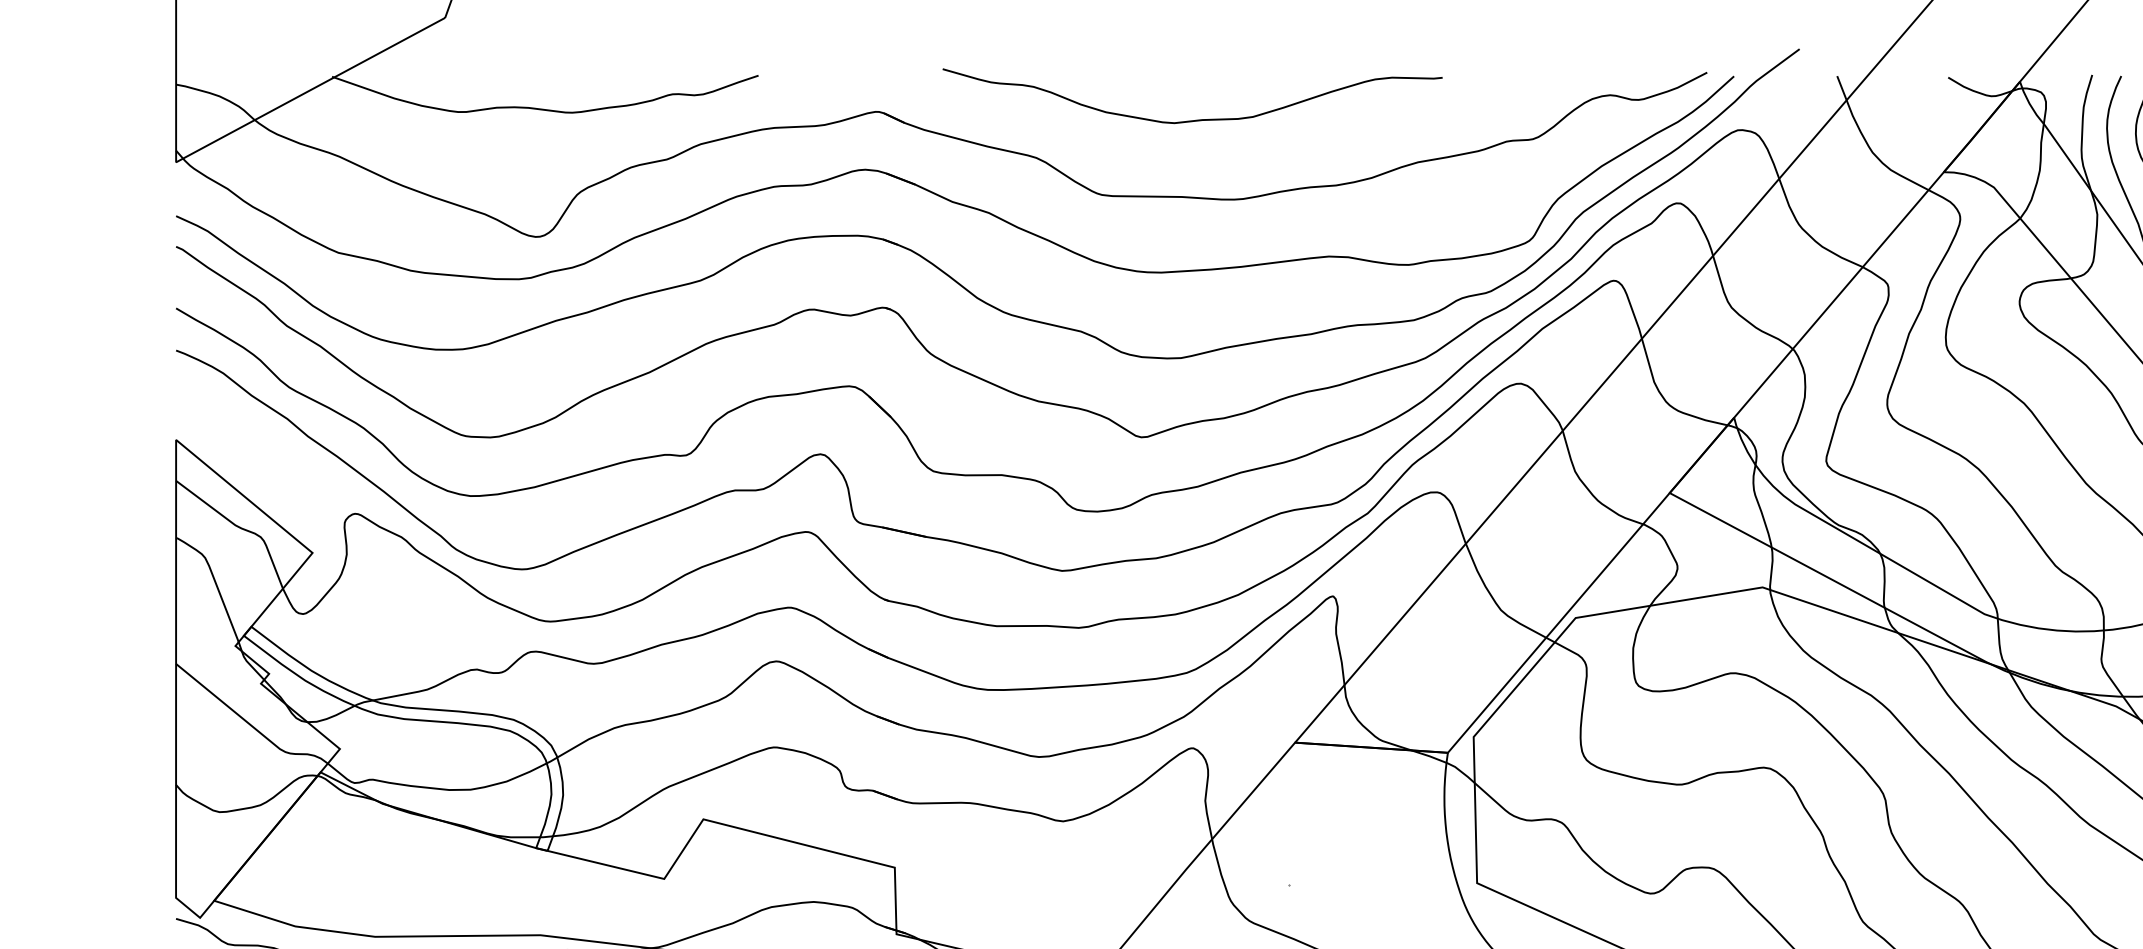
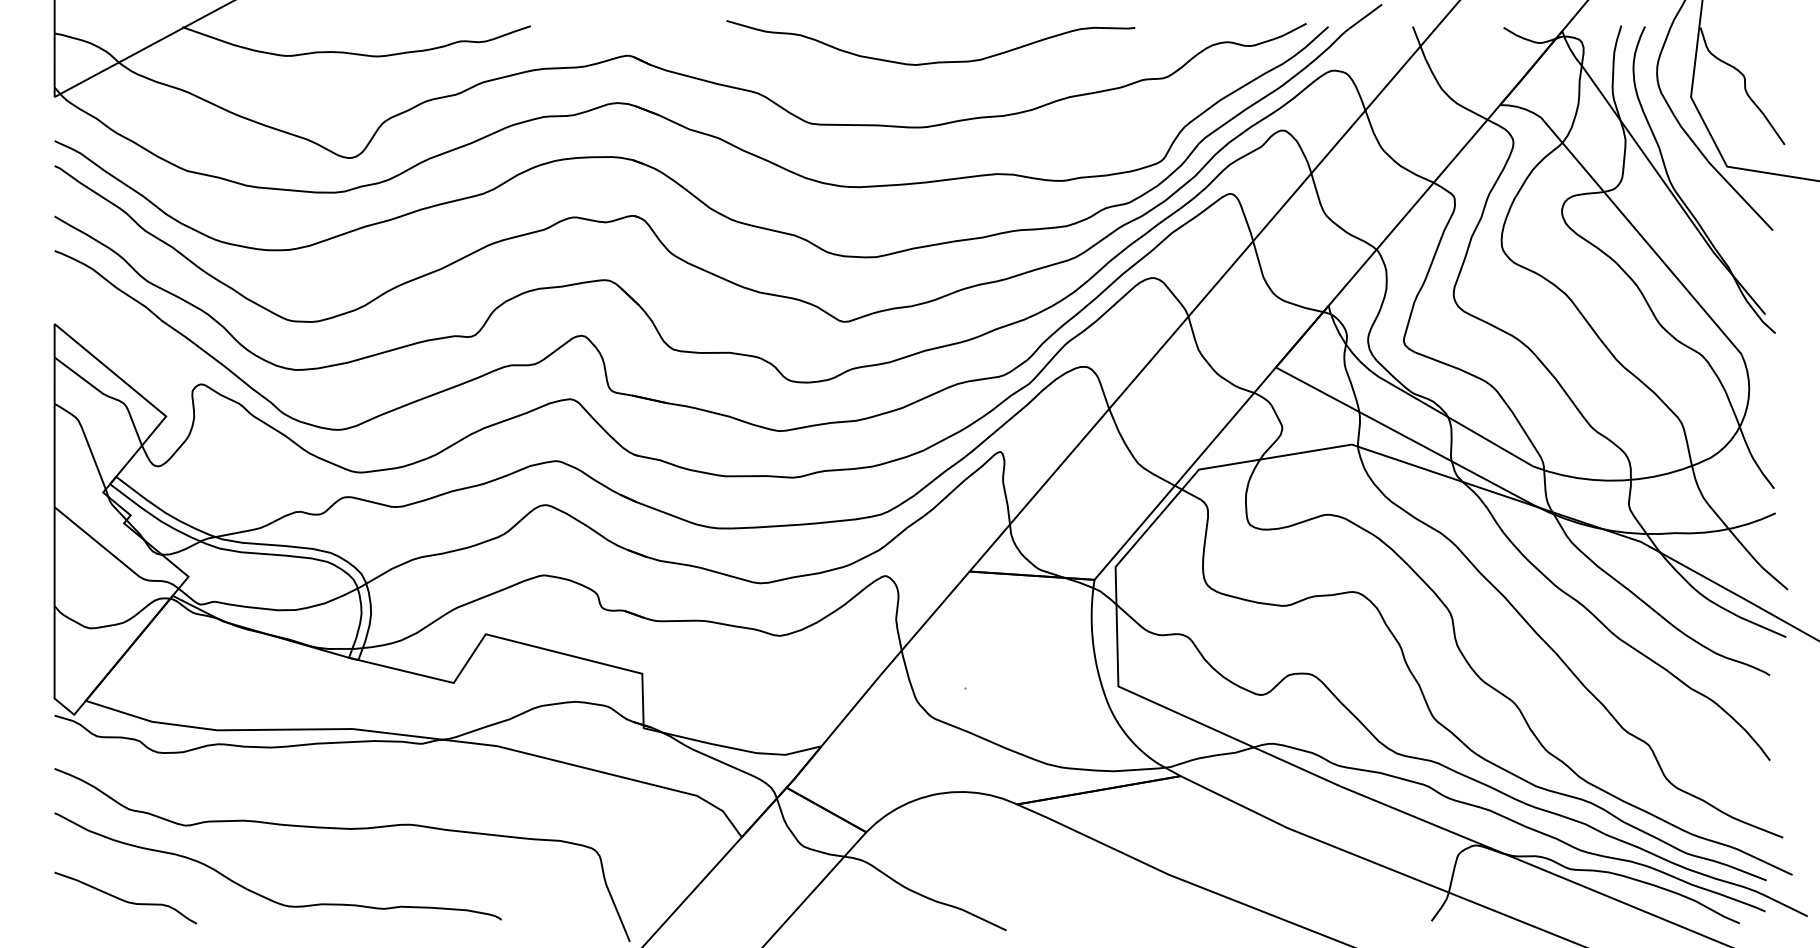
curve: (1199, 118) -> (936, 61), moved

